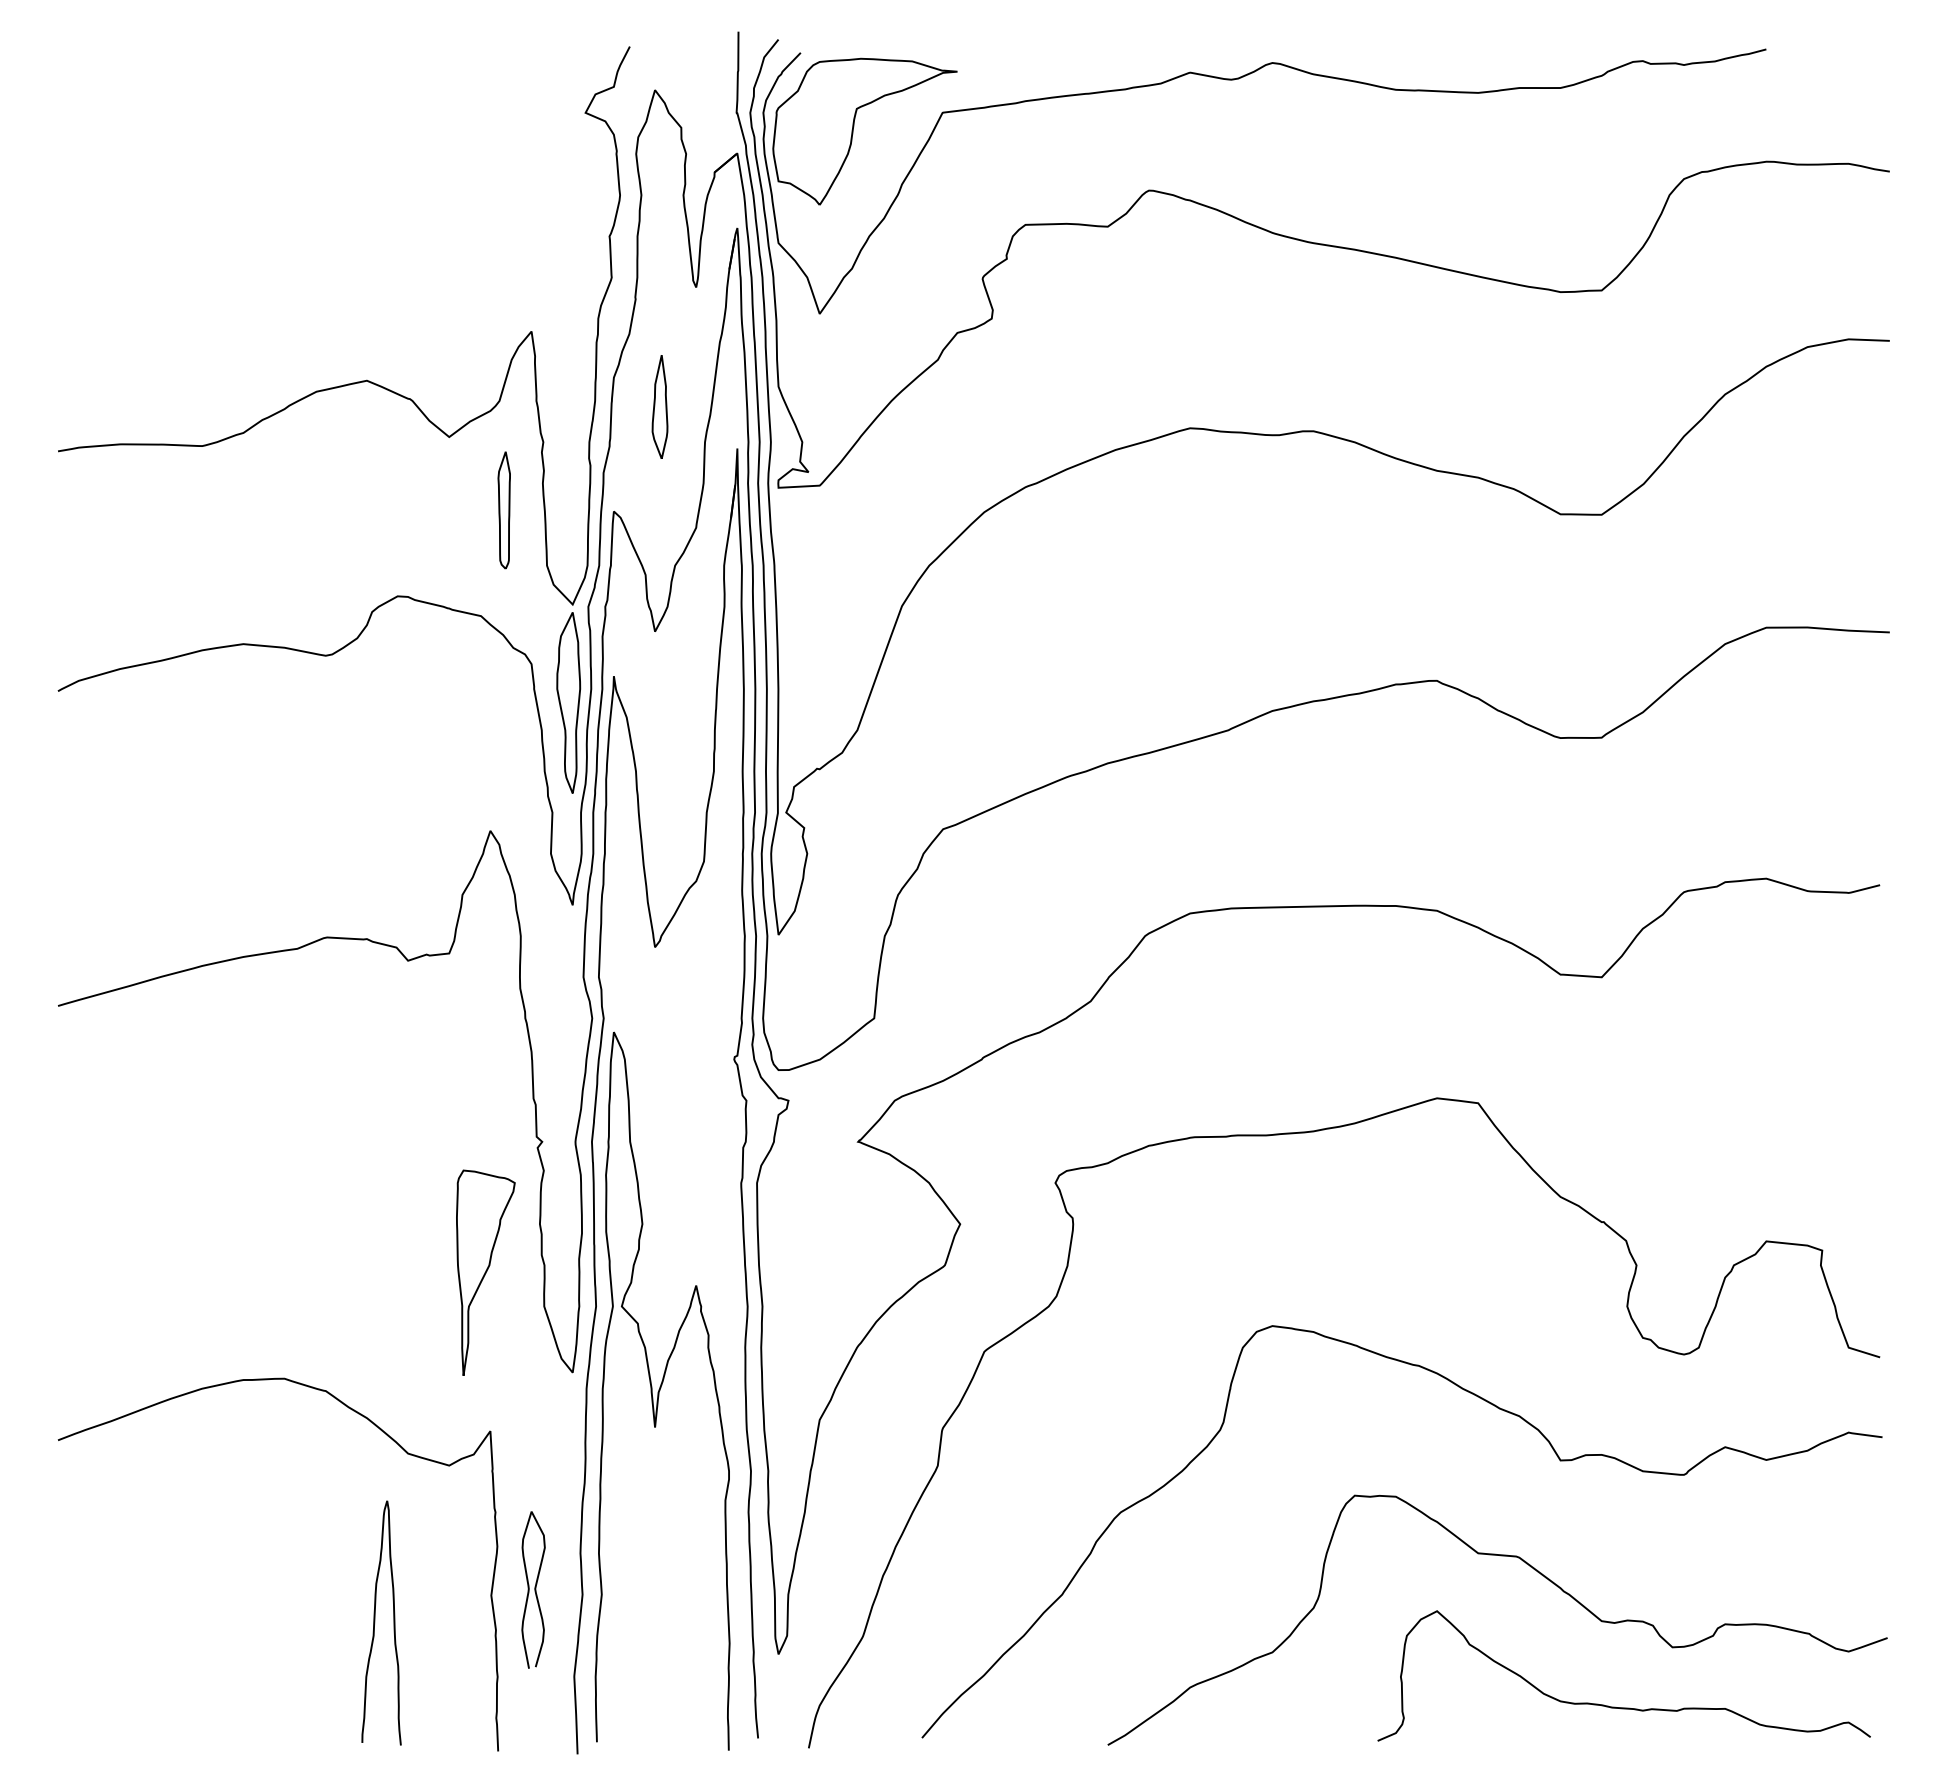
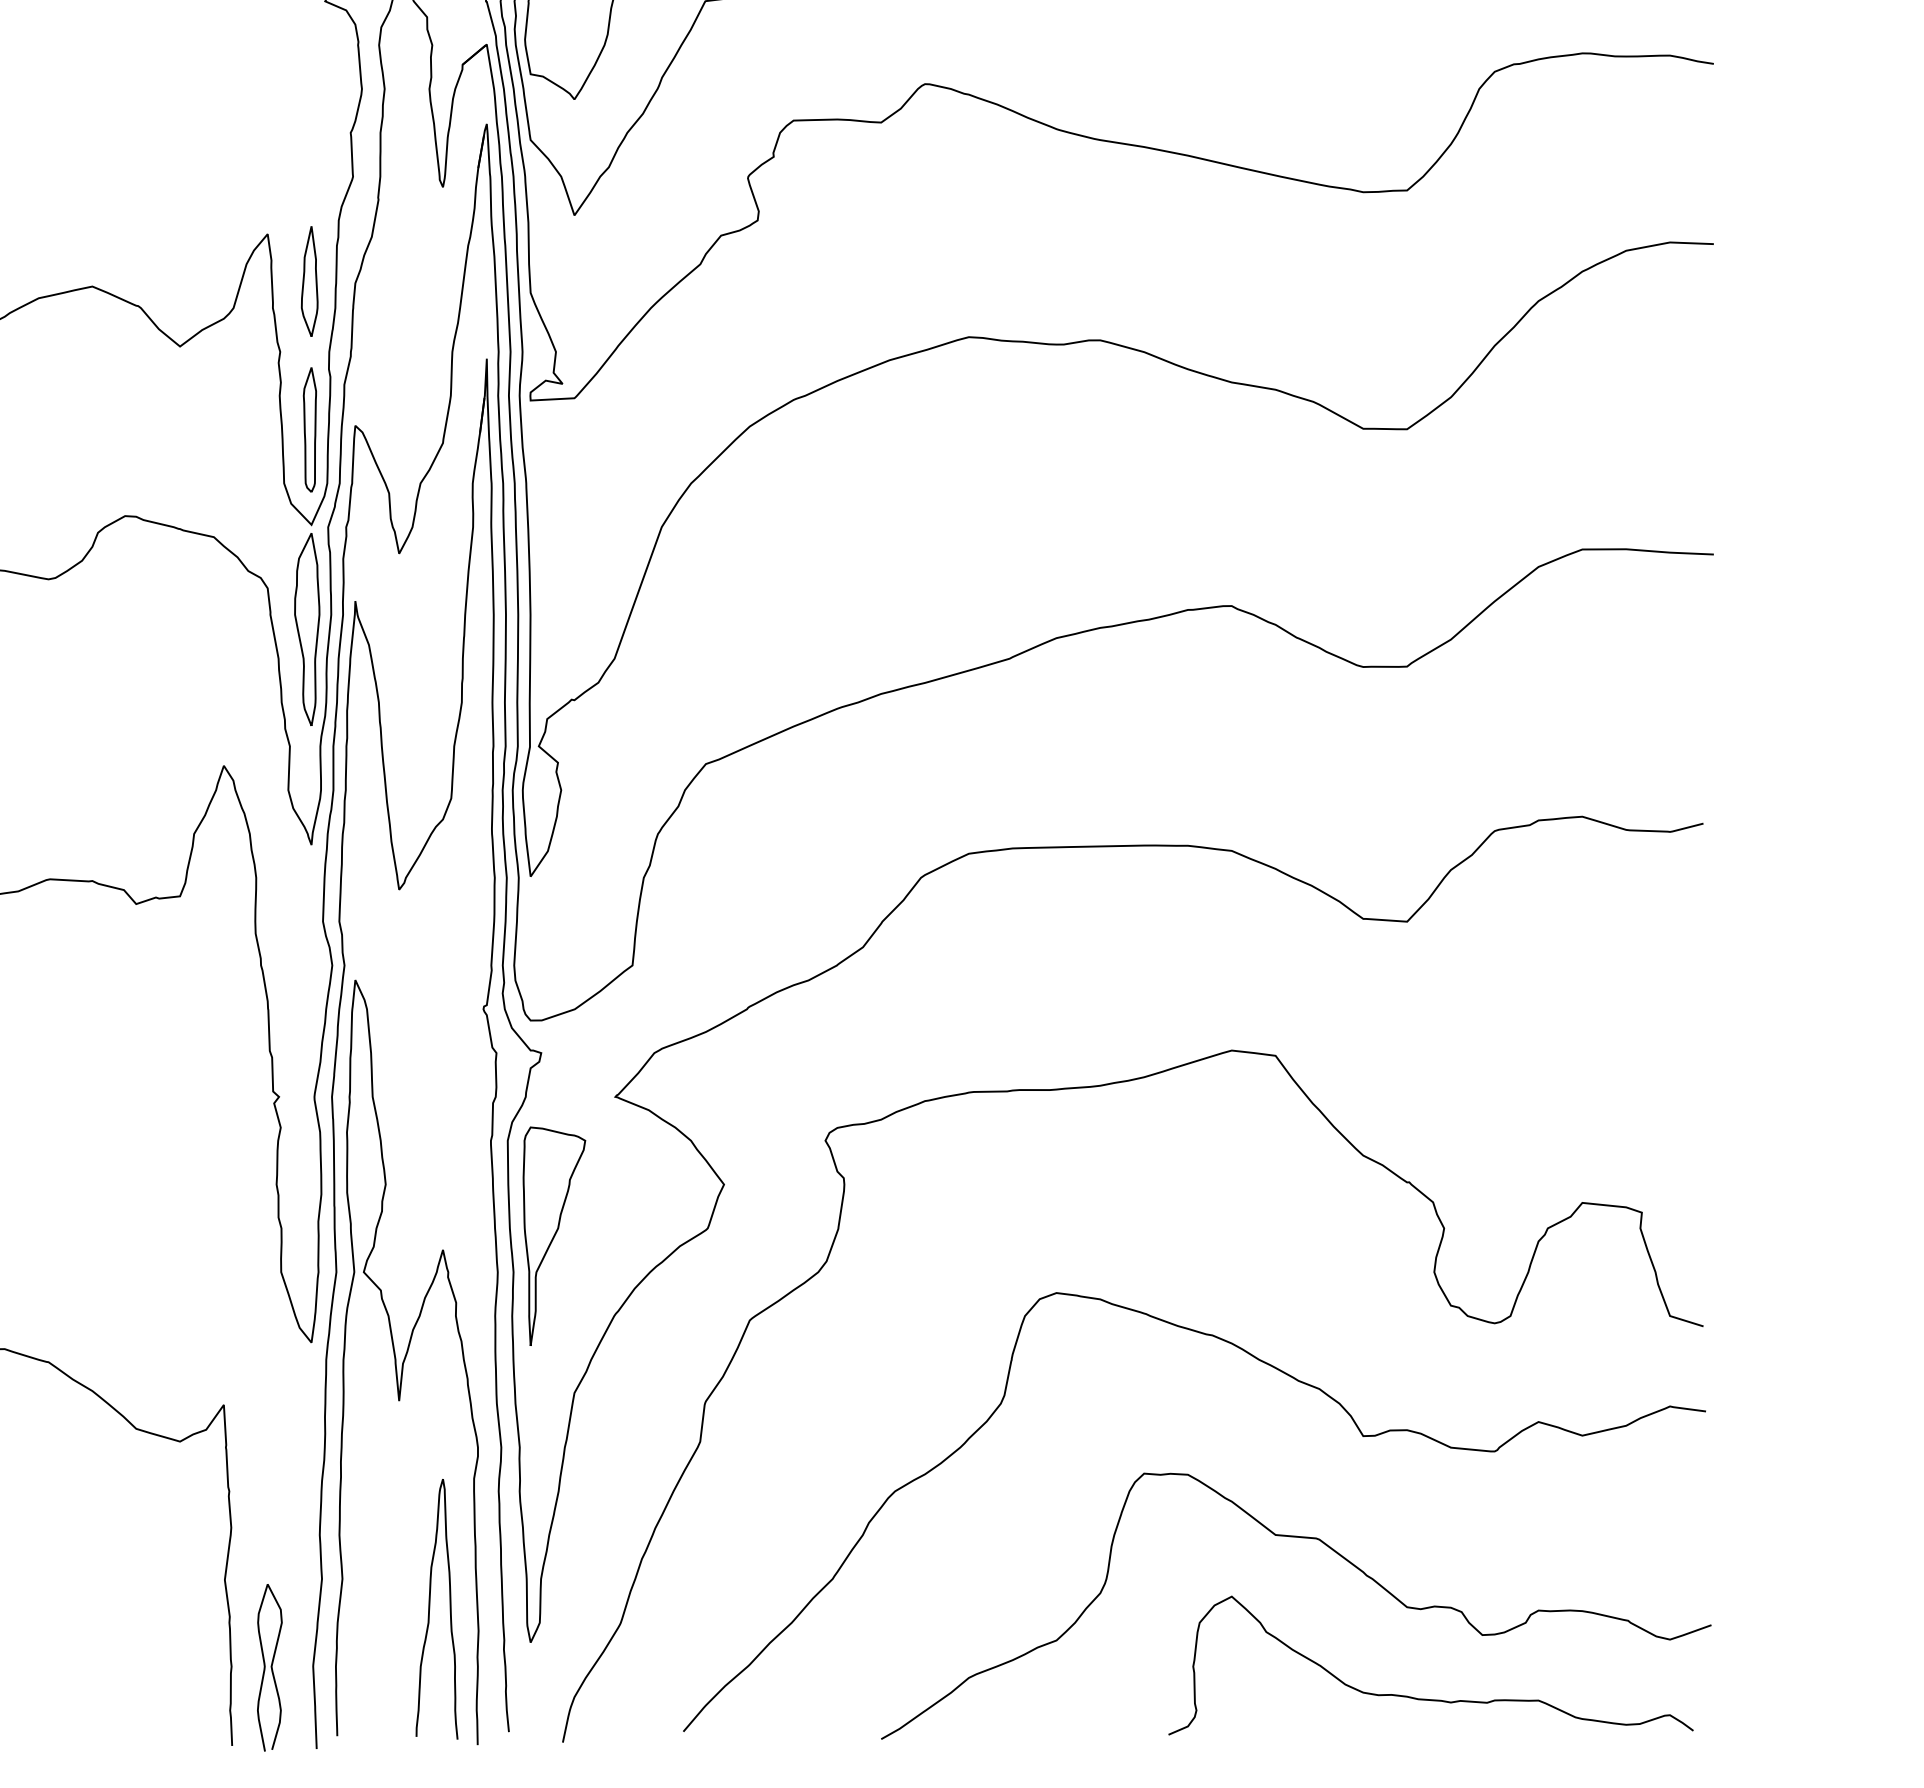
part: (659, 406) -> (309, 280), moved
part: (503, 510) -> (309, 430), moved
part: (485, 1272) -> (554, 1236), moved
curve: (534, 1589) -> (270, 1667), moved
curve: (375, 1622) -> (430, 1608), moved

